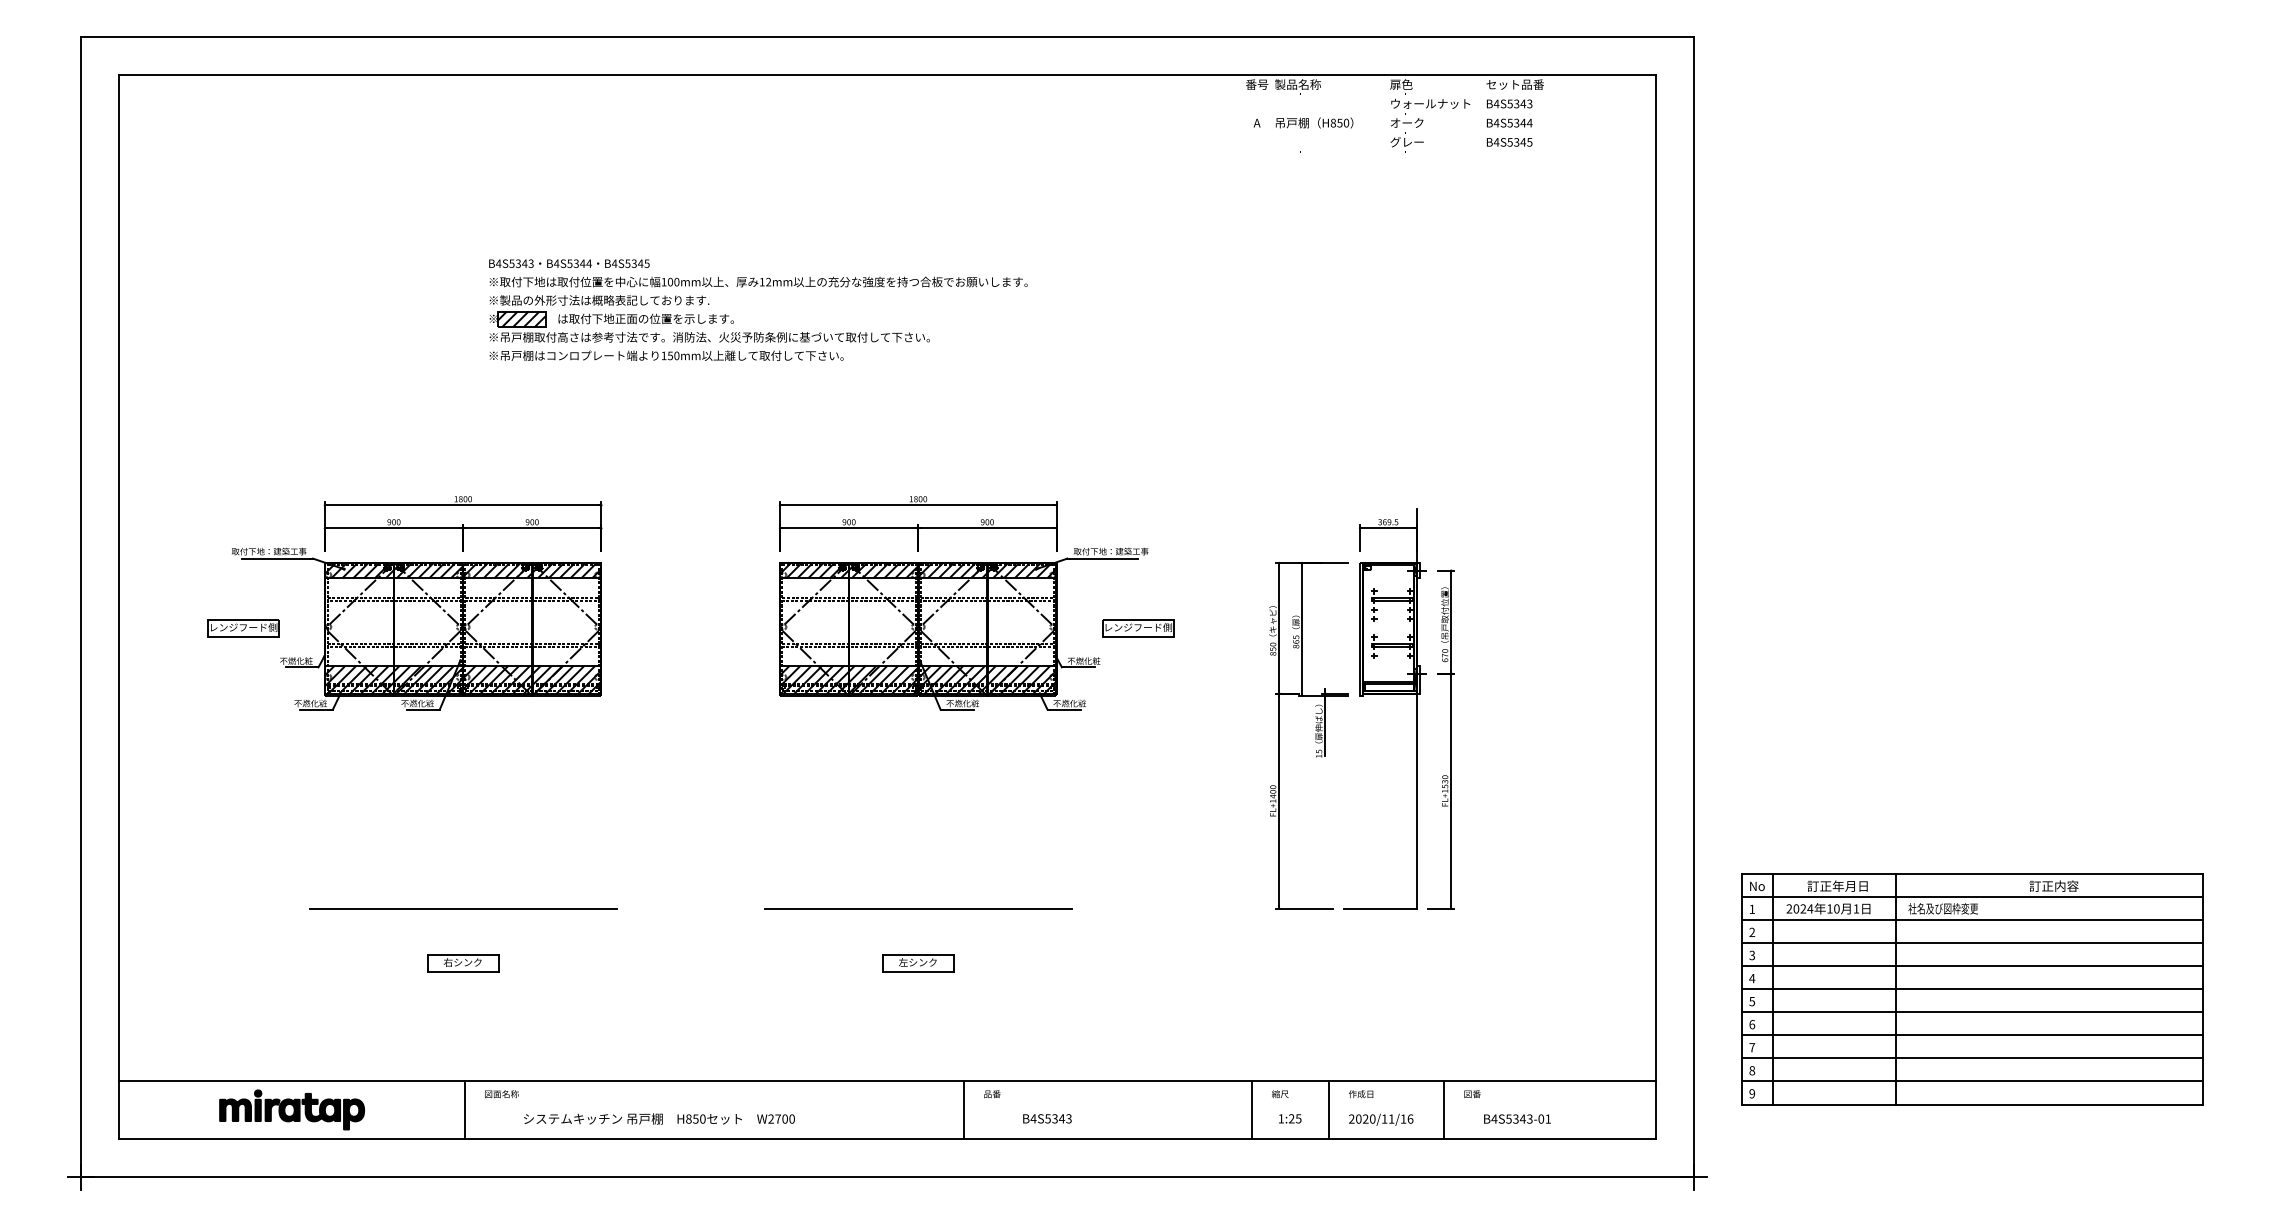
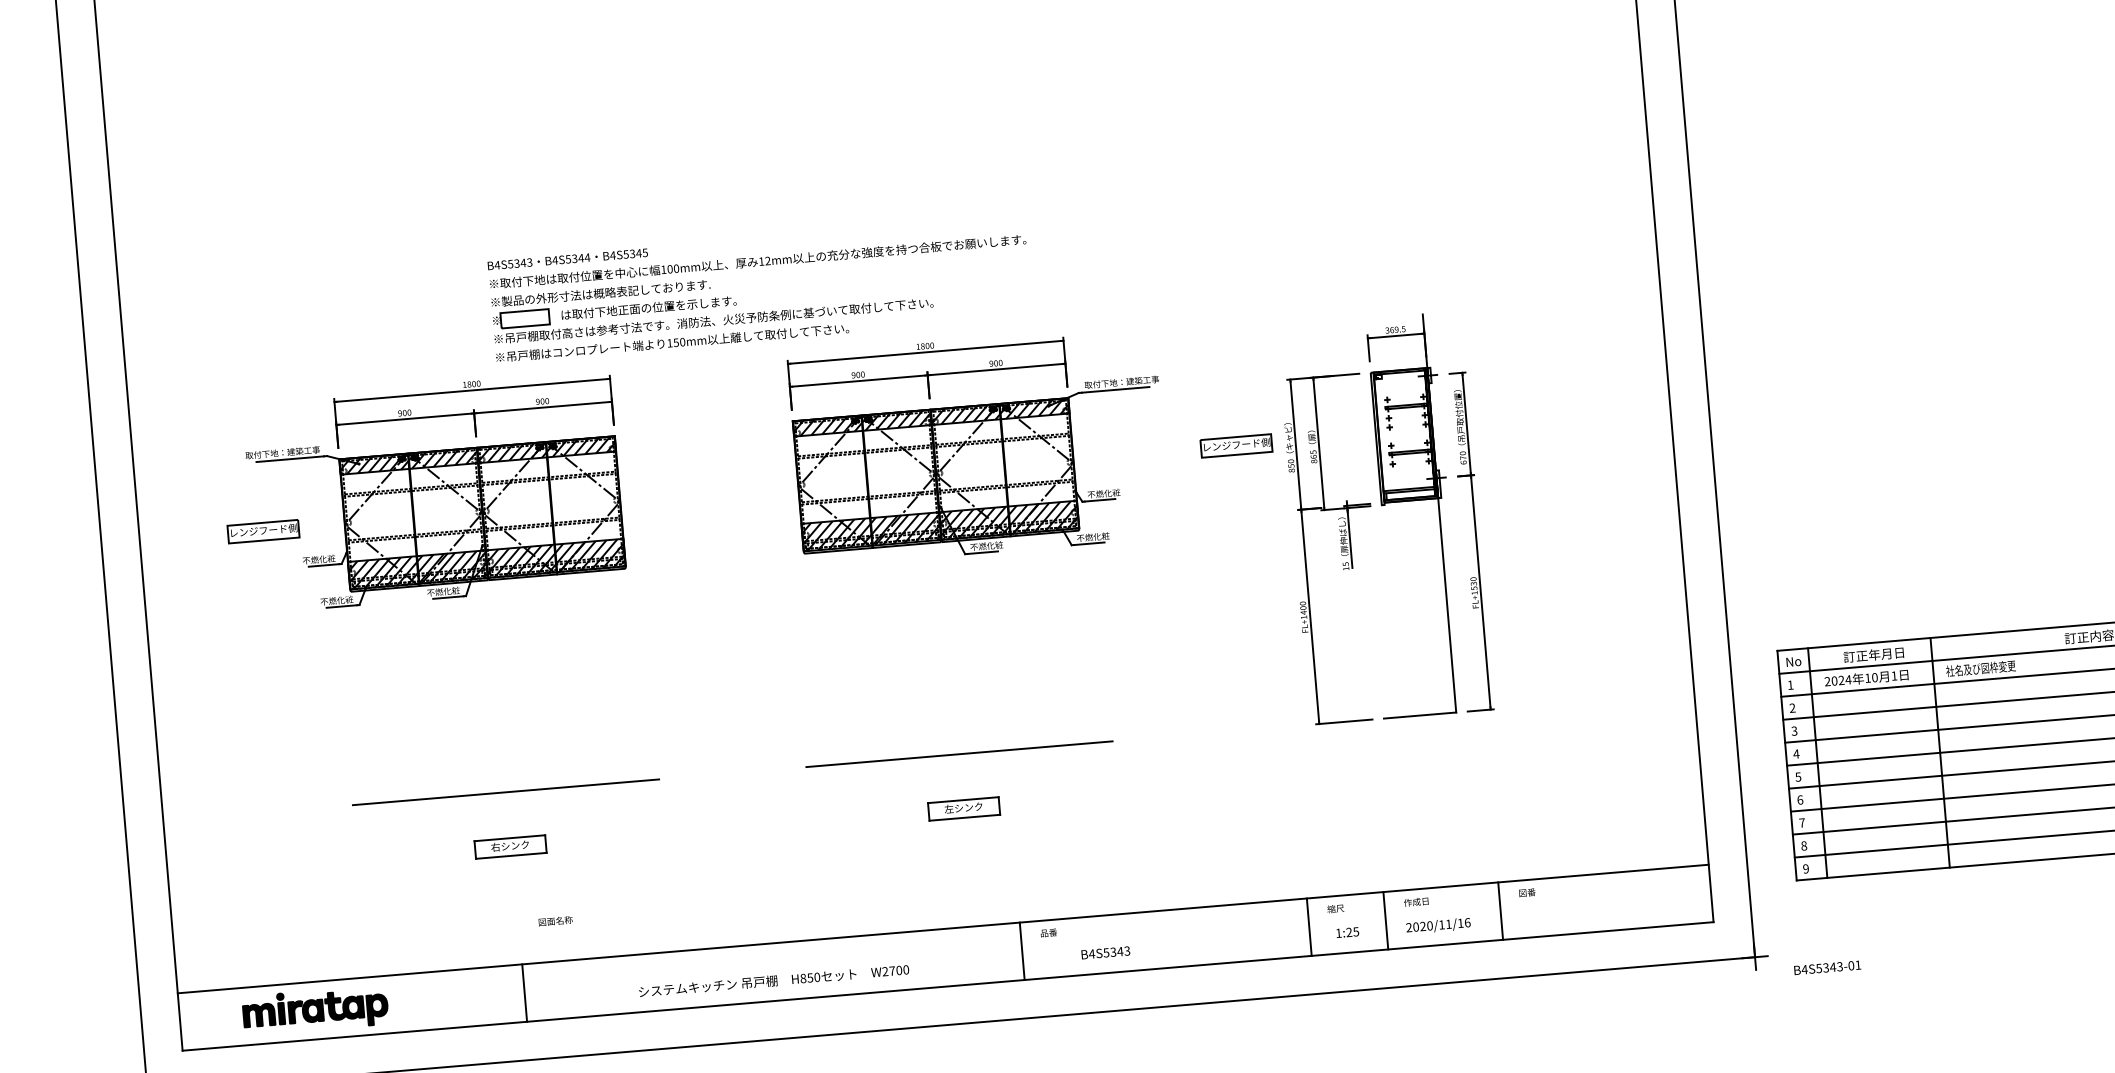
part: (757, 332) -> (761, 312), moved
part: (1138, 628) -> (1236, 445), moved
text: (501, 1094) -> (555, 921), moved
part: (291, 1109) -> (314, 1009), moved
text: (659, 1118) -> (774, 980), moved
text: (1517, 1118) -> (1827, 967), moved

